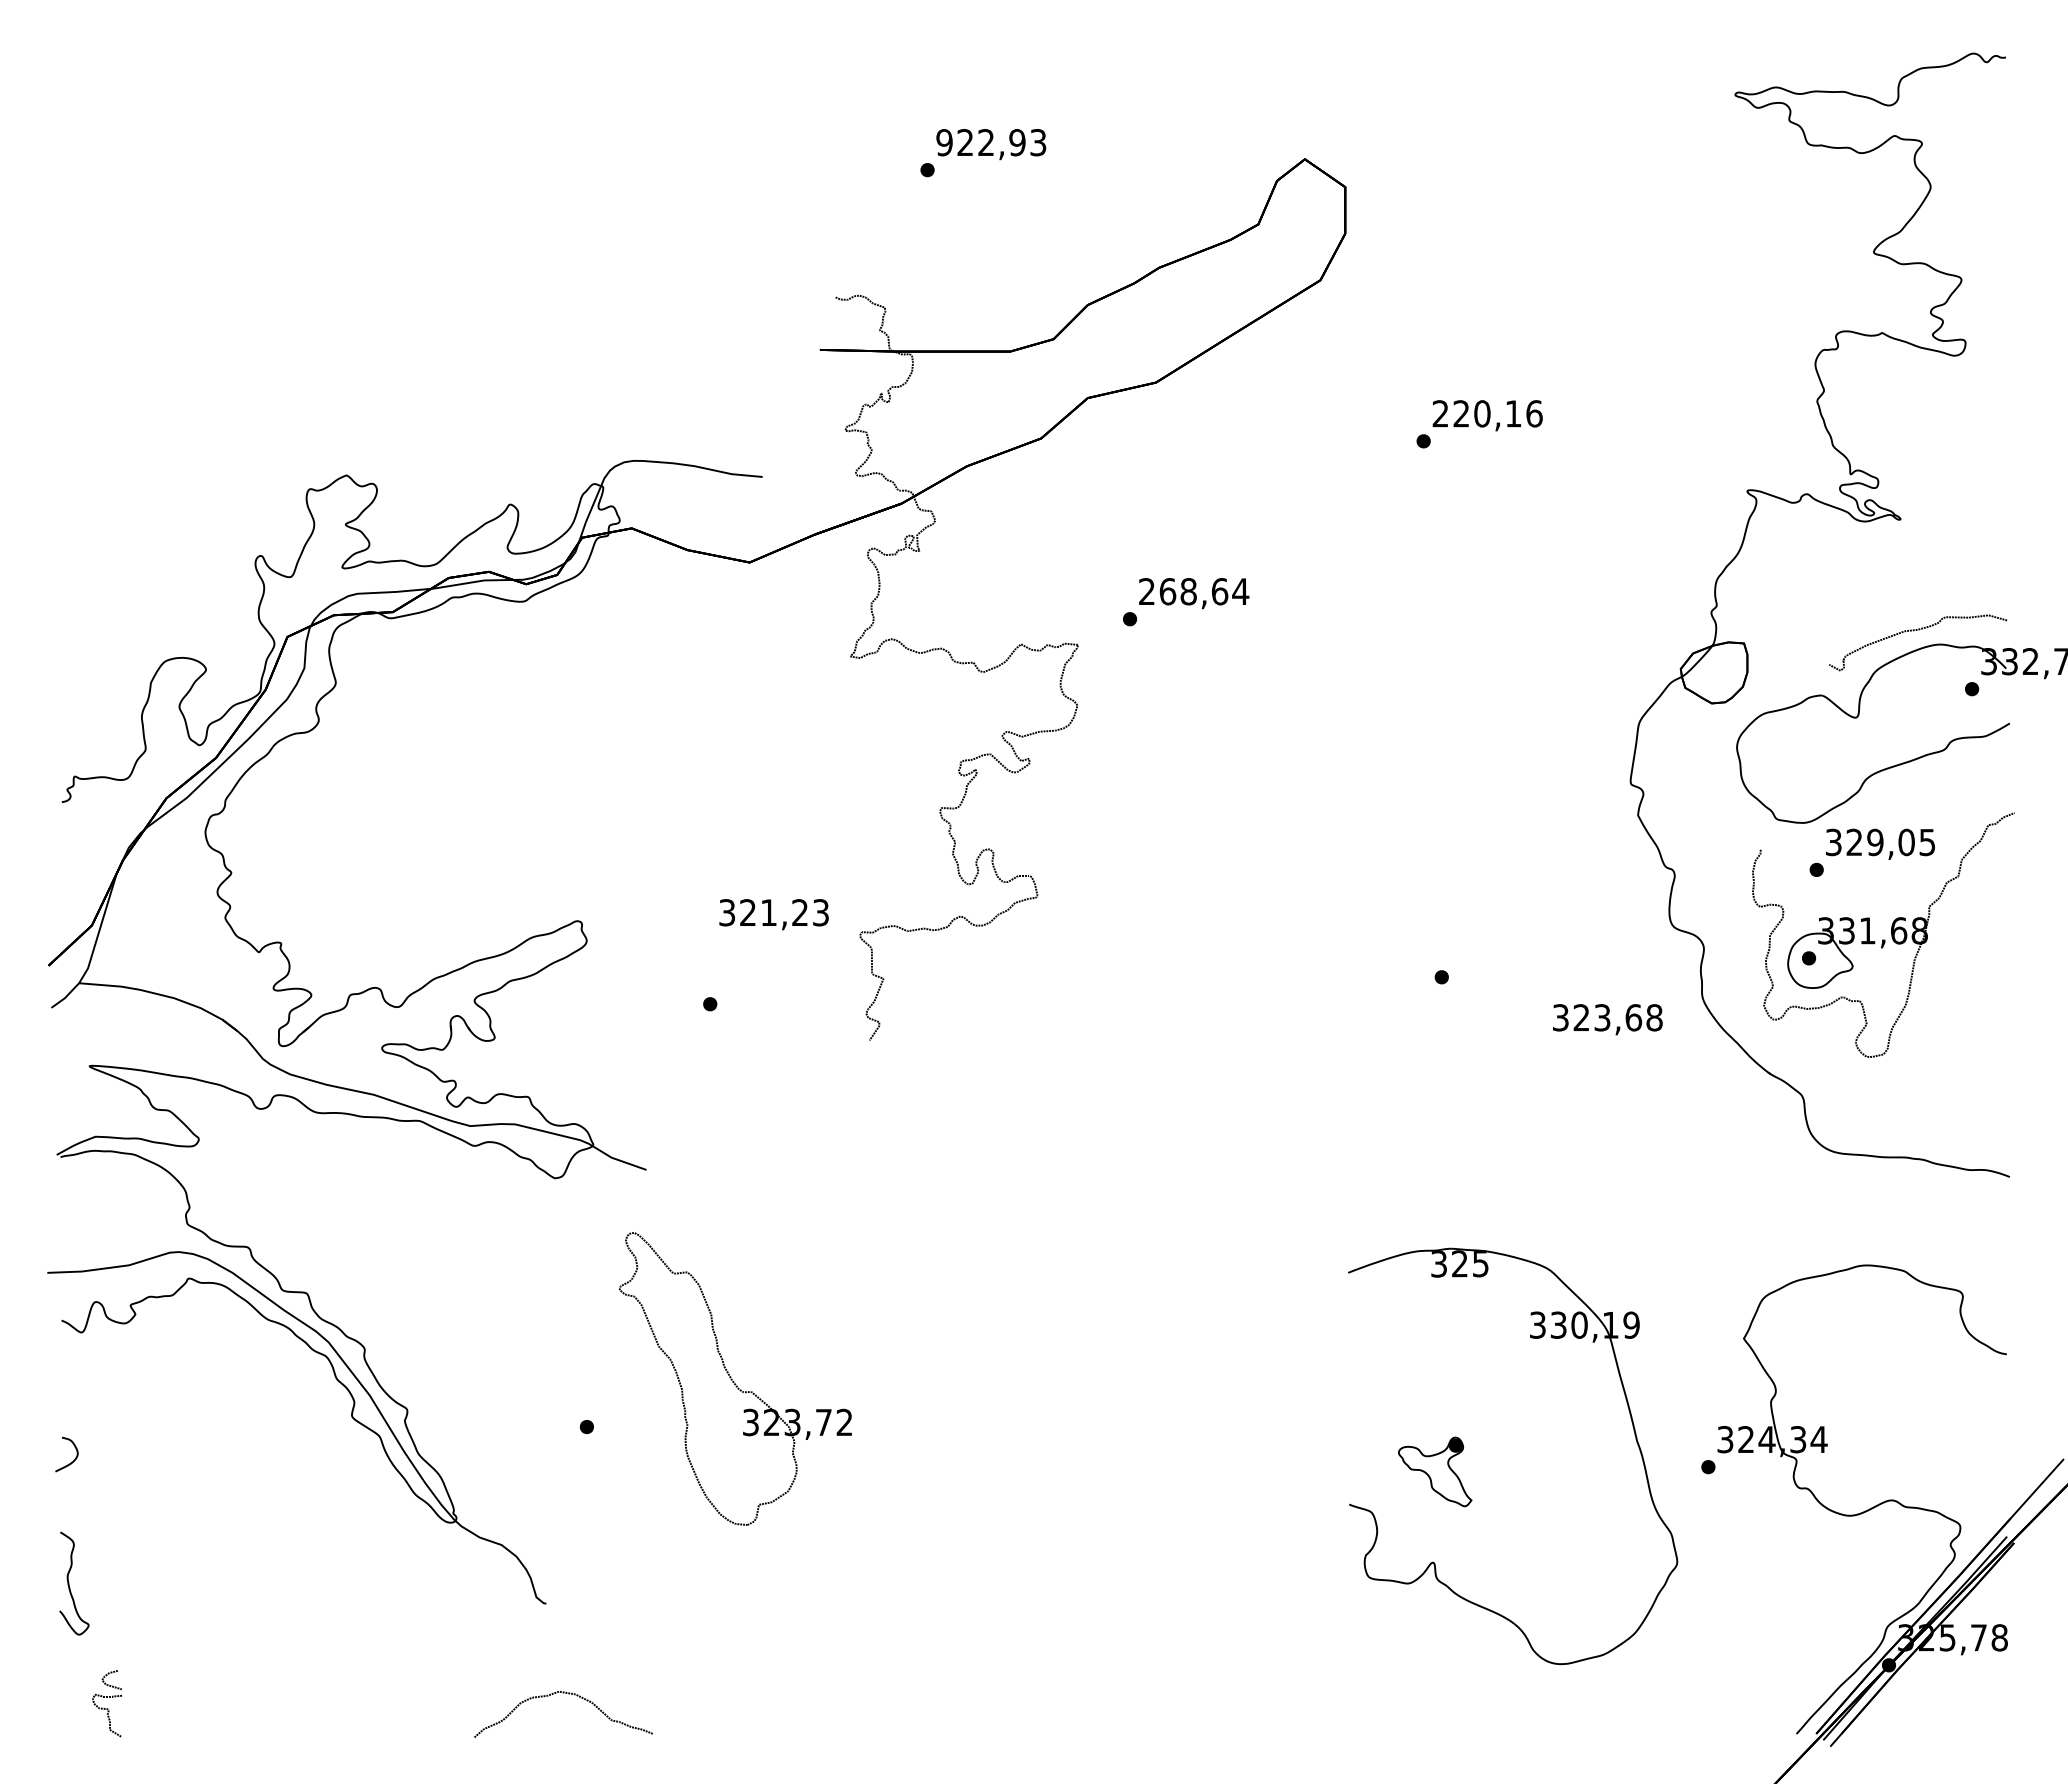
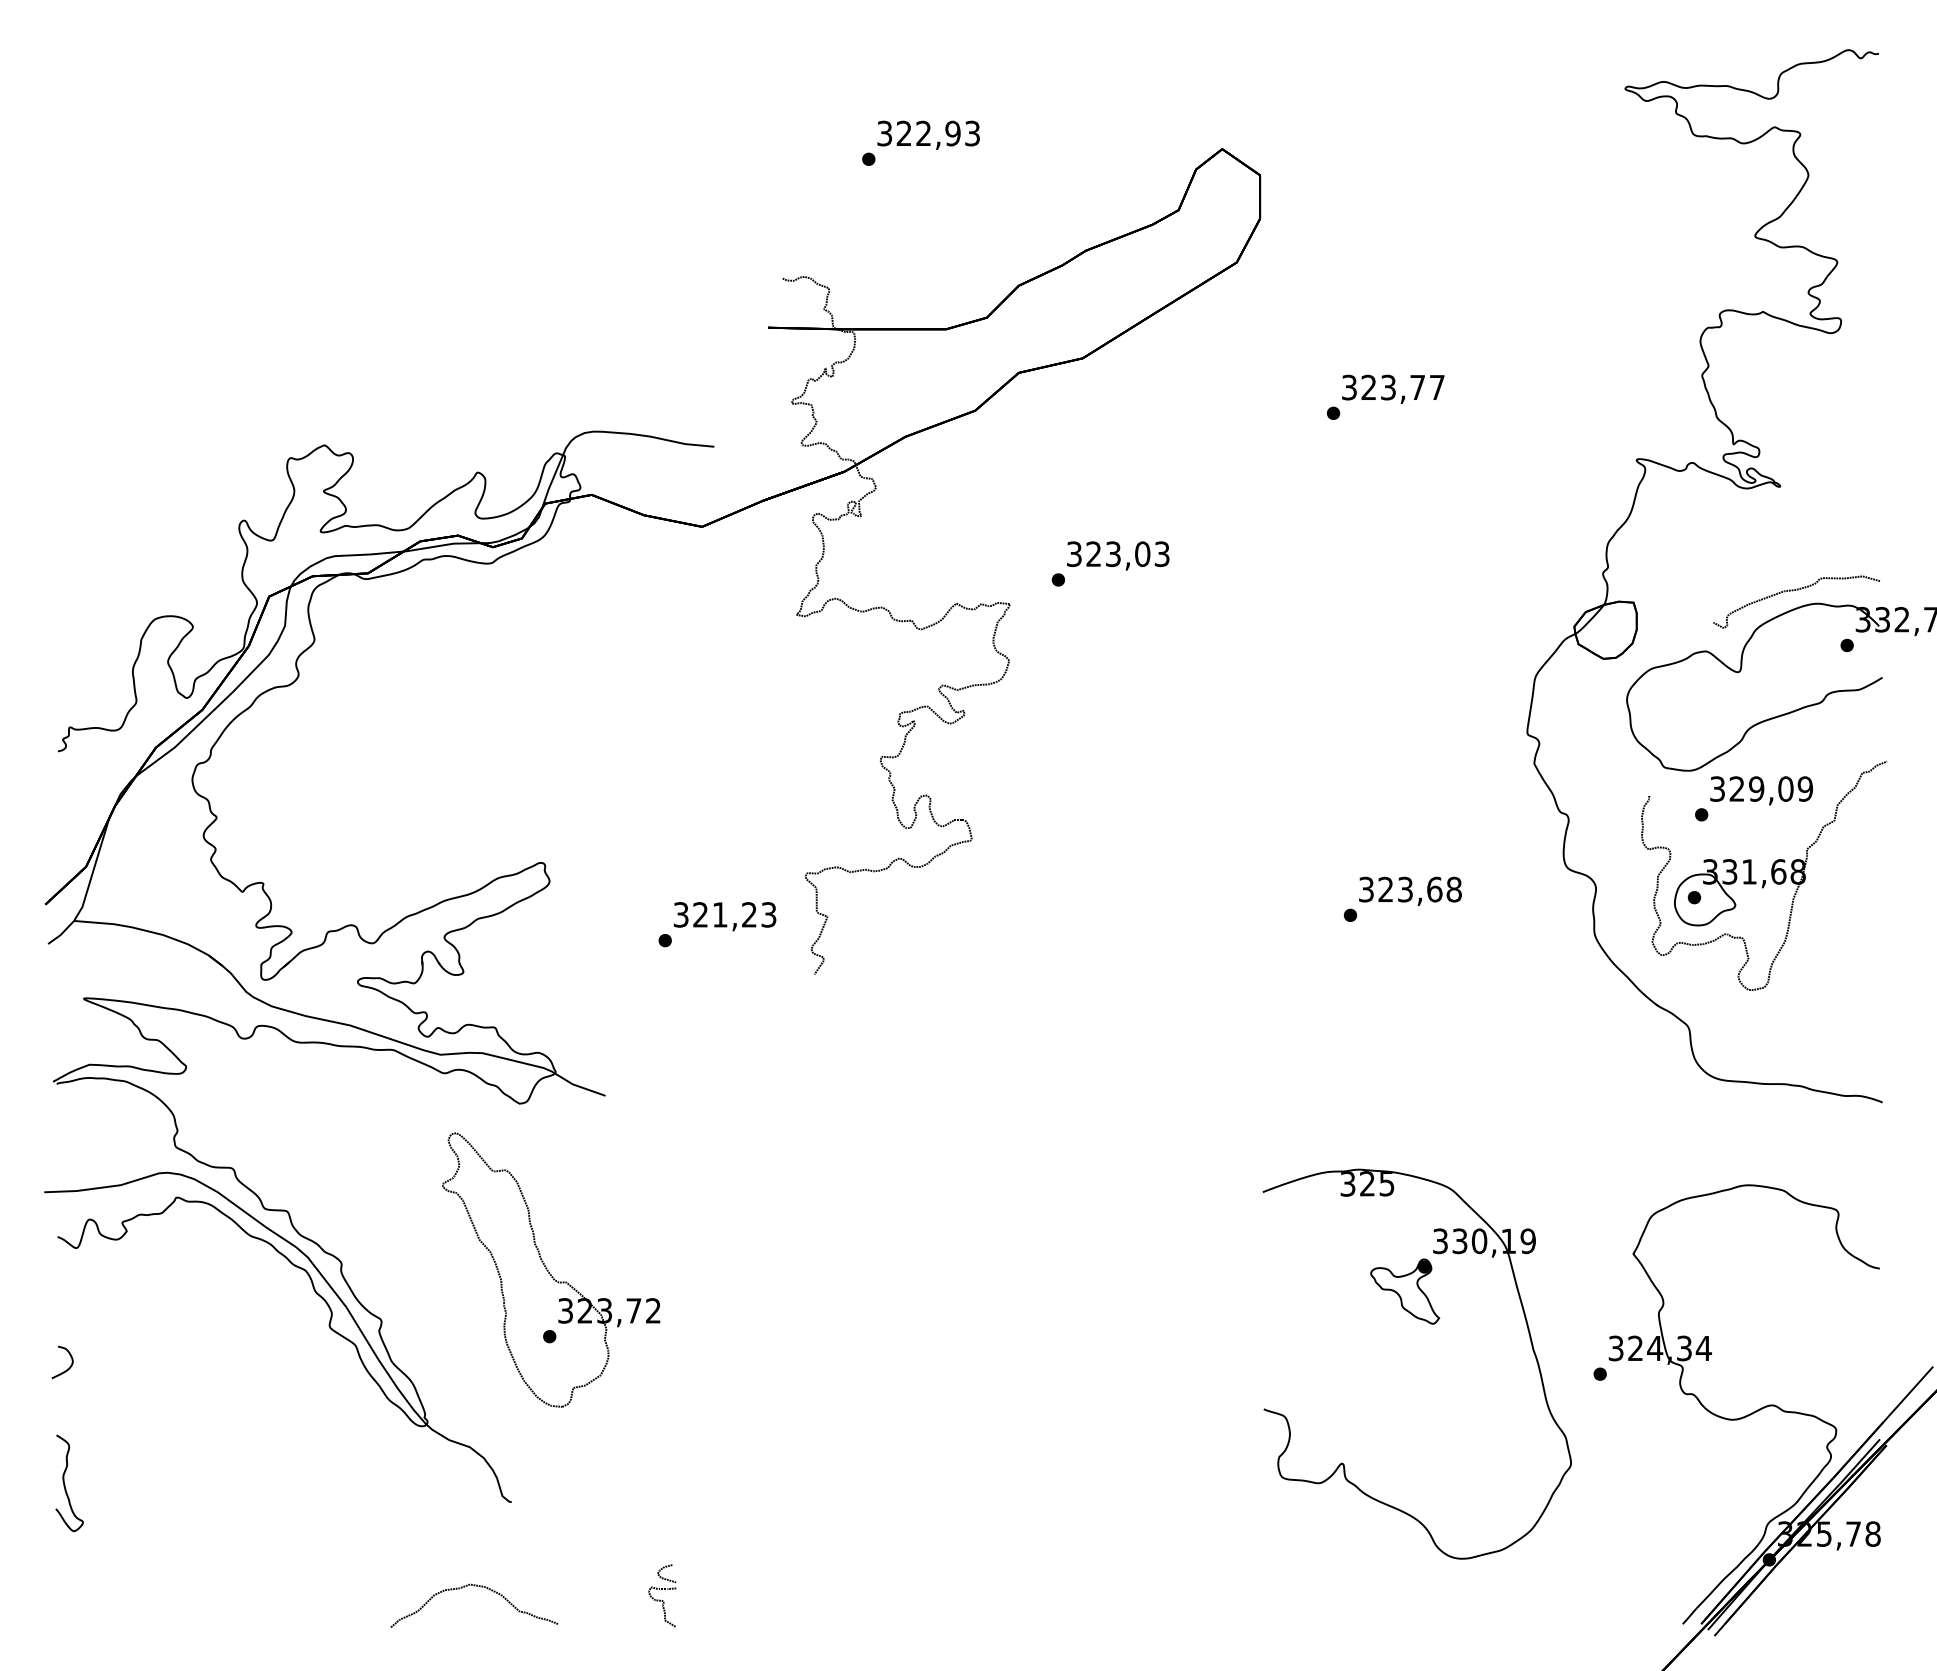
text: (944, 142) -> (884, 133), 922,93 -> 322,93
text: (1487, 413) -> (1393, 387), 220,16 -> 323,77
text: (1194, 591) -> (1118, 554), 268,64 -> 323,03
text: (1927, 841) -> (1805, 788), 329,05 -> 329,09
text: (773, 914) -> (724, 916), moved
text: (1607, 1019) -> (1410, 891), moved
part: (734, 1378) -> (550, 1269), moved
part: (1435, 1471) -> (1405, 1291), moved
curve: (568, 1694) -> (479, 1587), moved
part: (106, 1703) -> (661, 1595), moved

